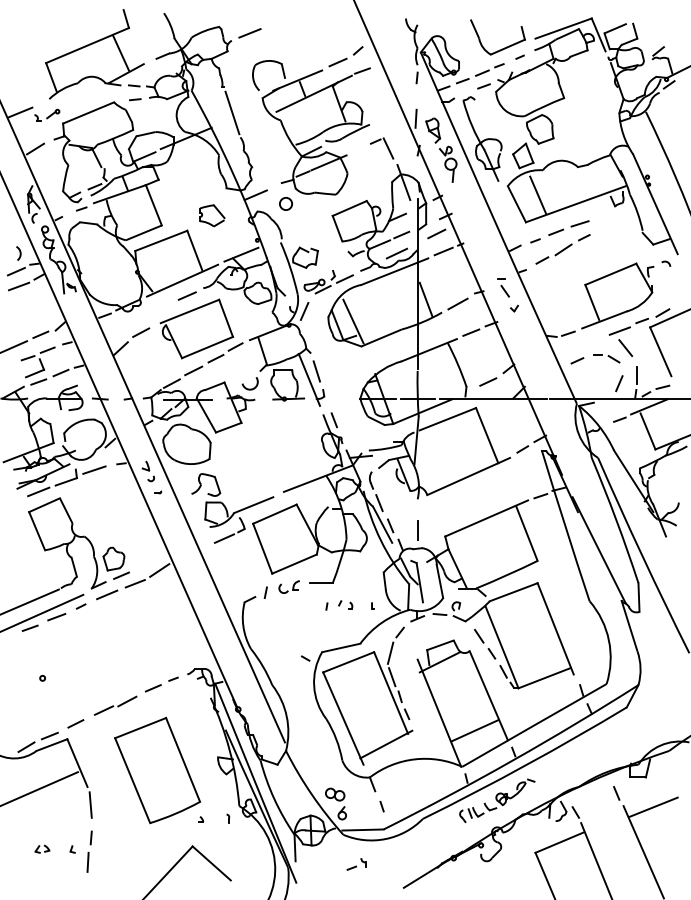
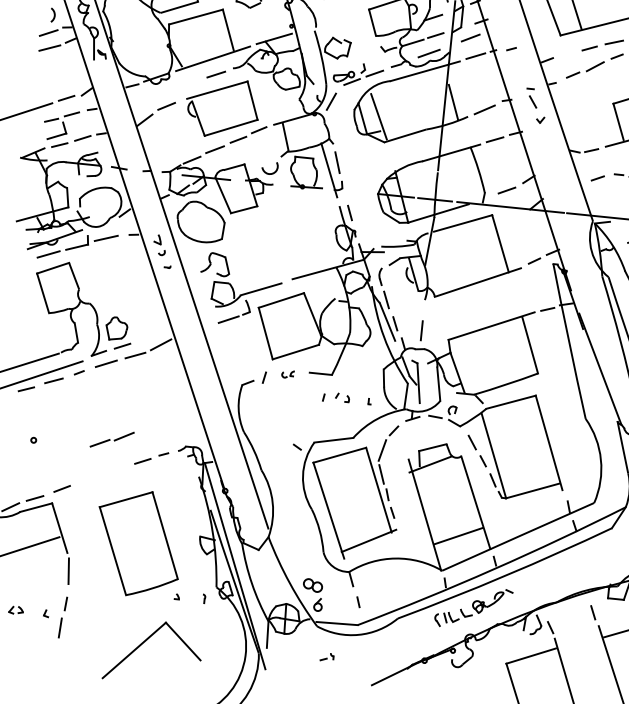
line: (535, 240) -> (511, 48), moved
part: (288, 586) -> (287, 373), size x0.6
part: (115, 705) -> (112, 439), moved
part: (356, 864) -> (327, 657), size x0.7

